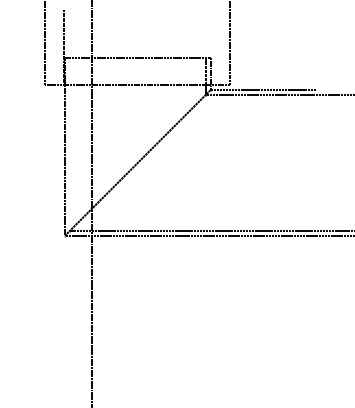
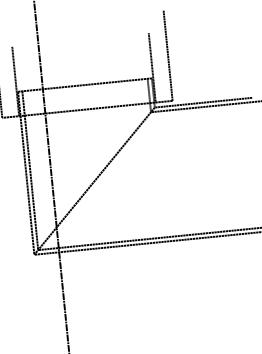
line: (212, 46) -> (152, 67), added
line: (69, 144) -> (30, 170), added

